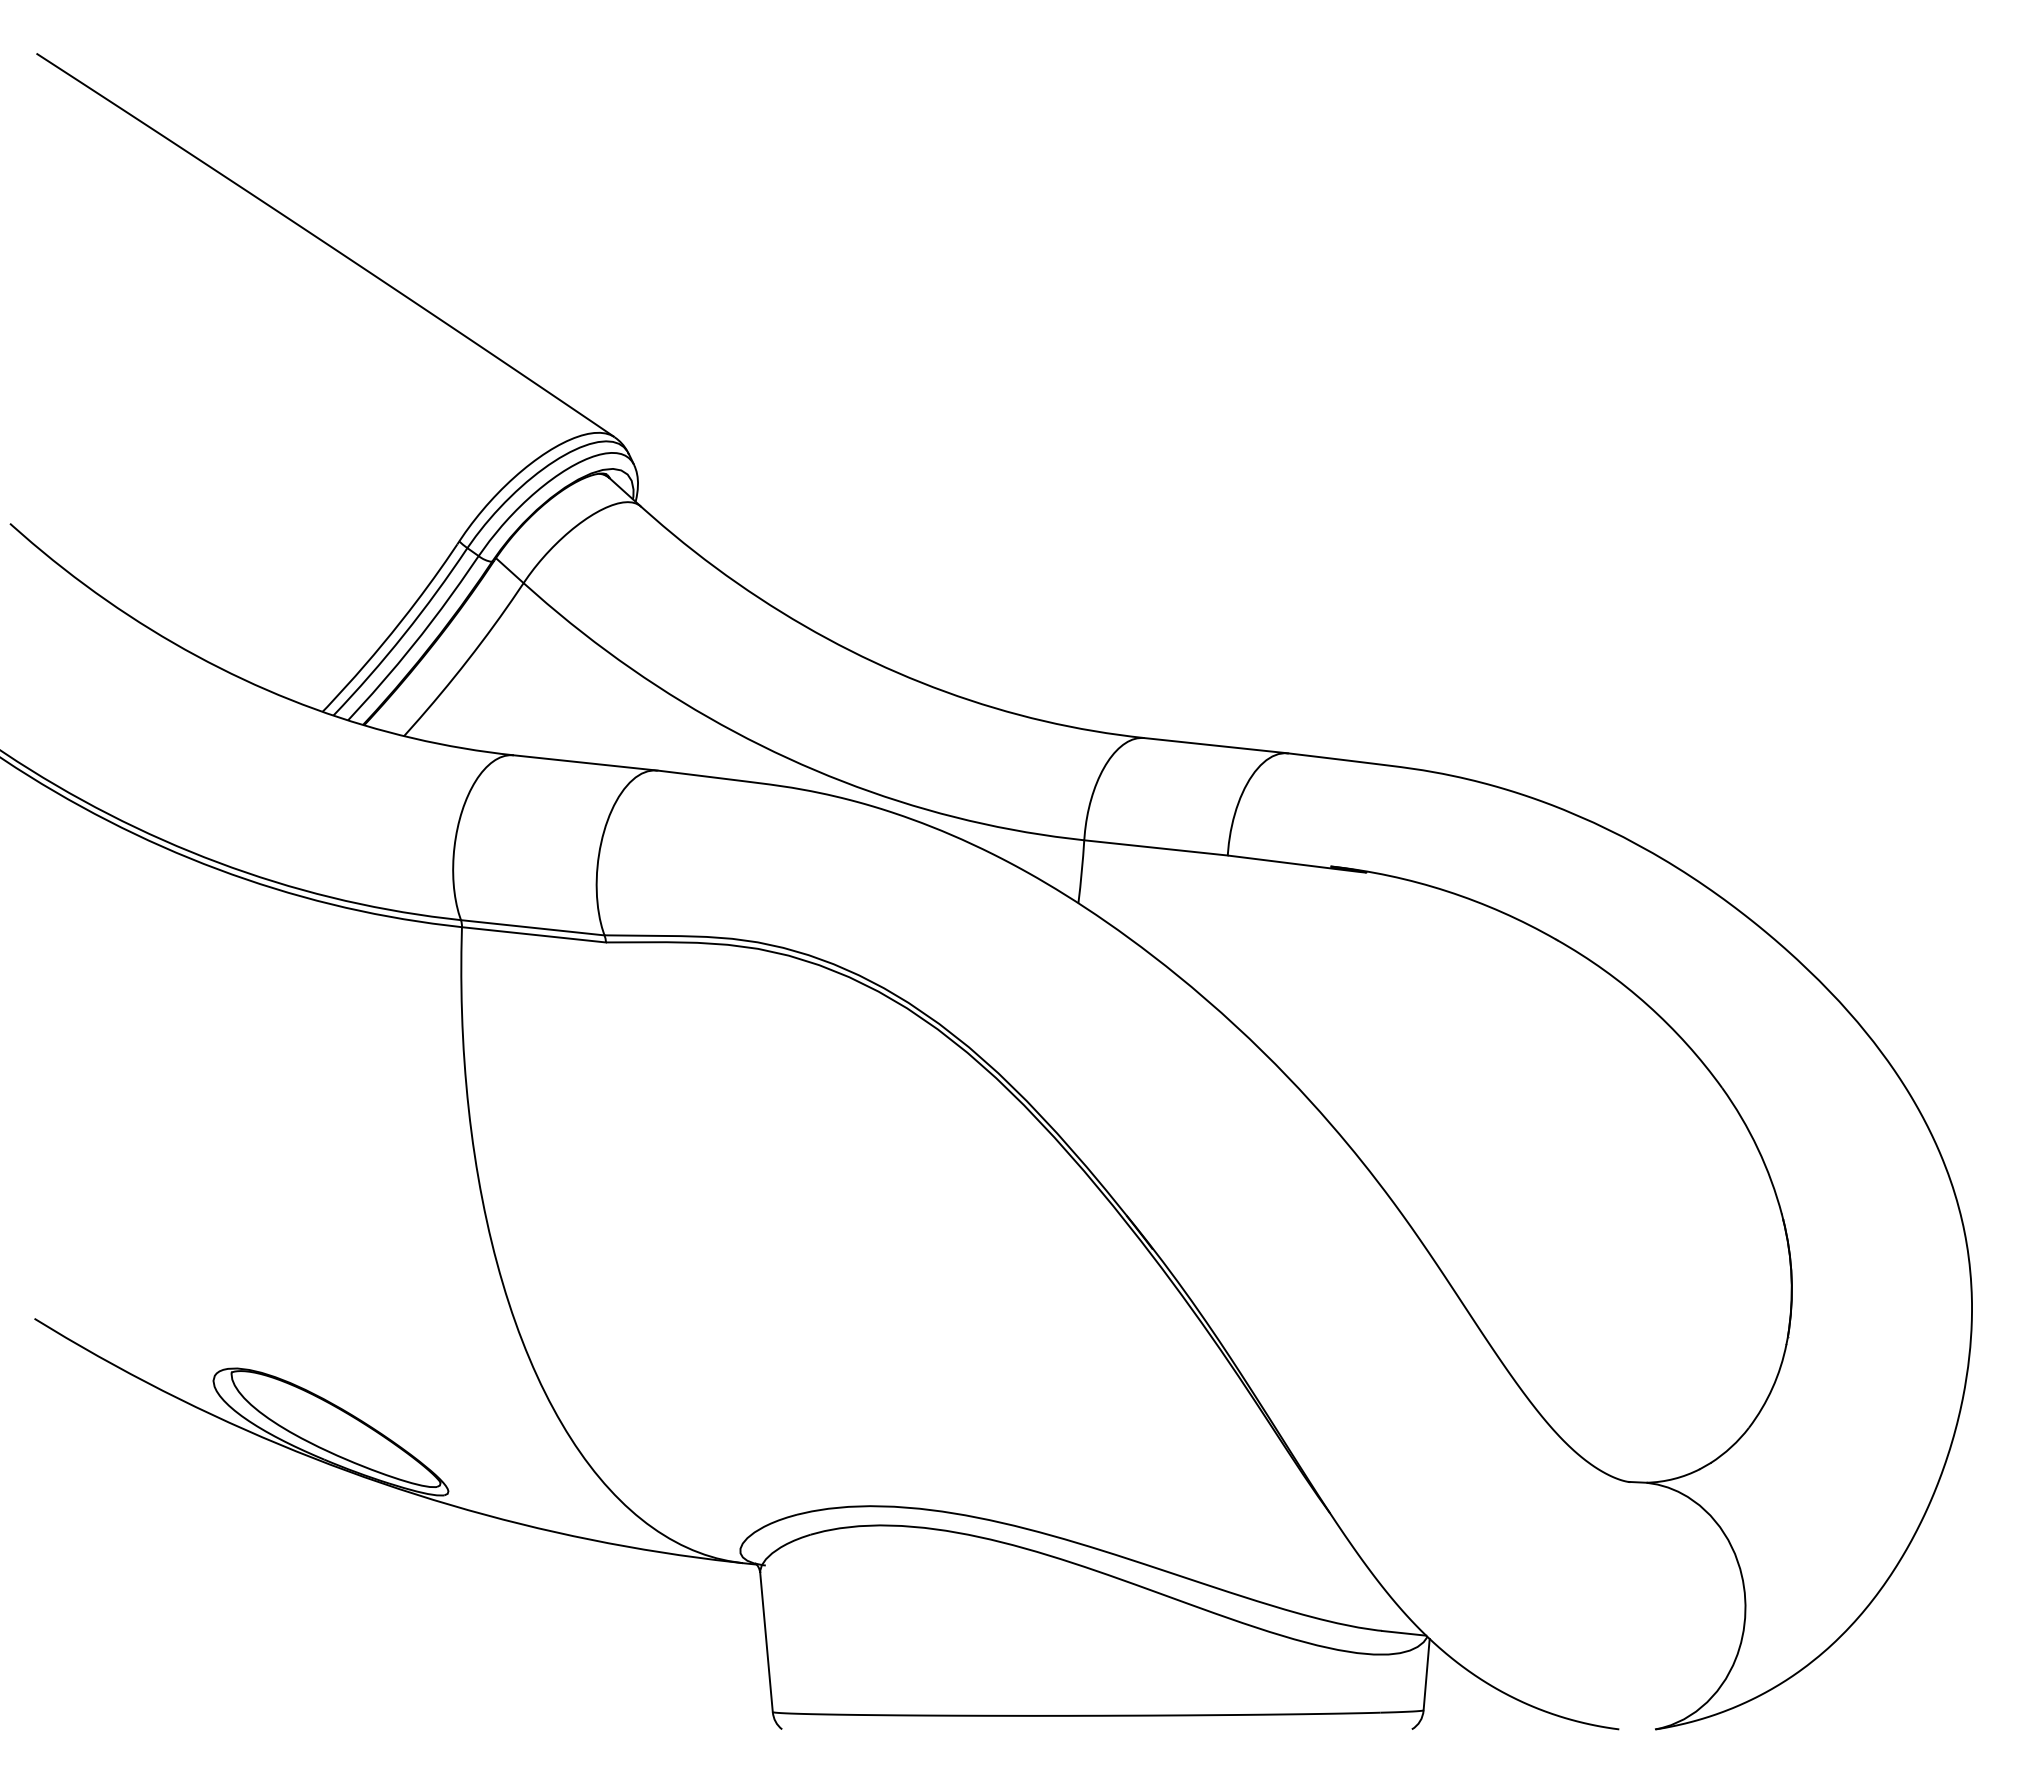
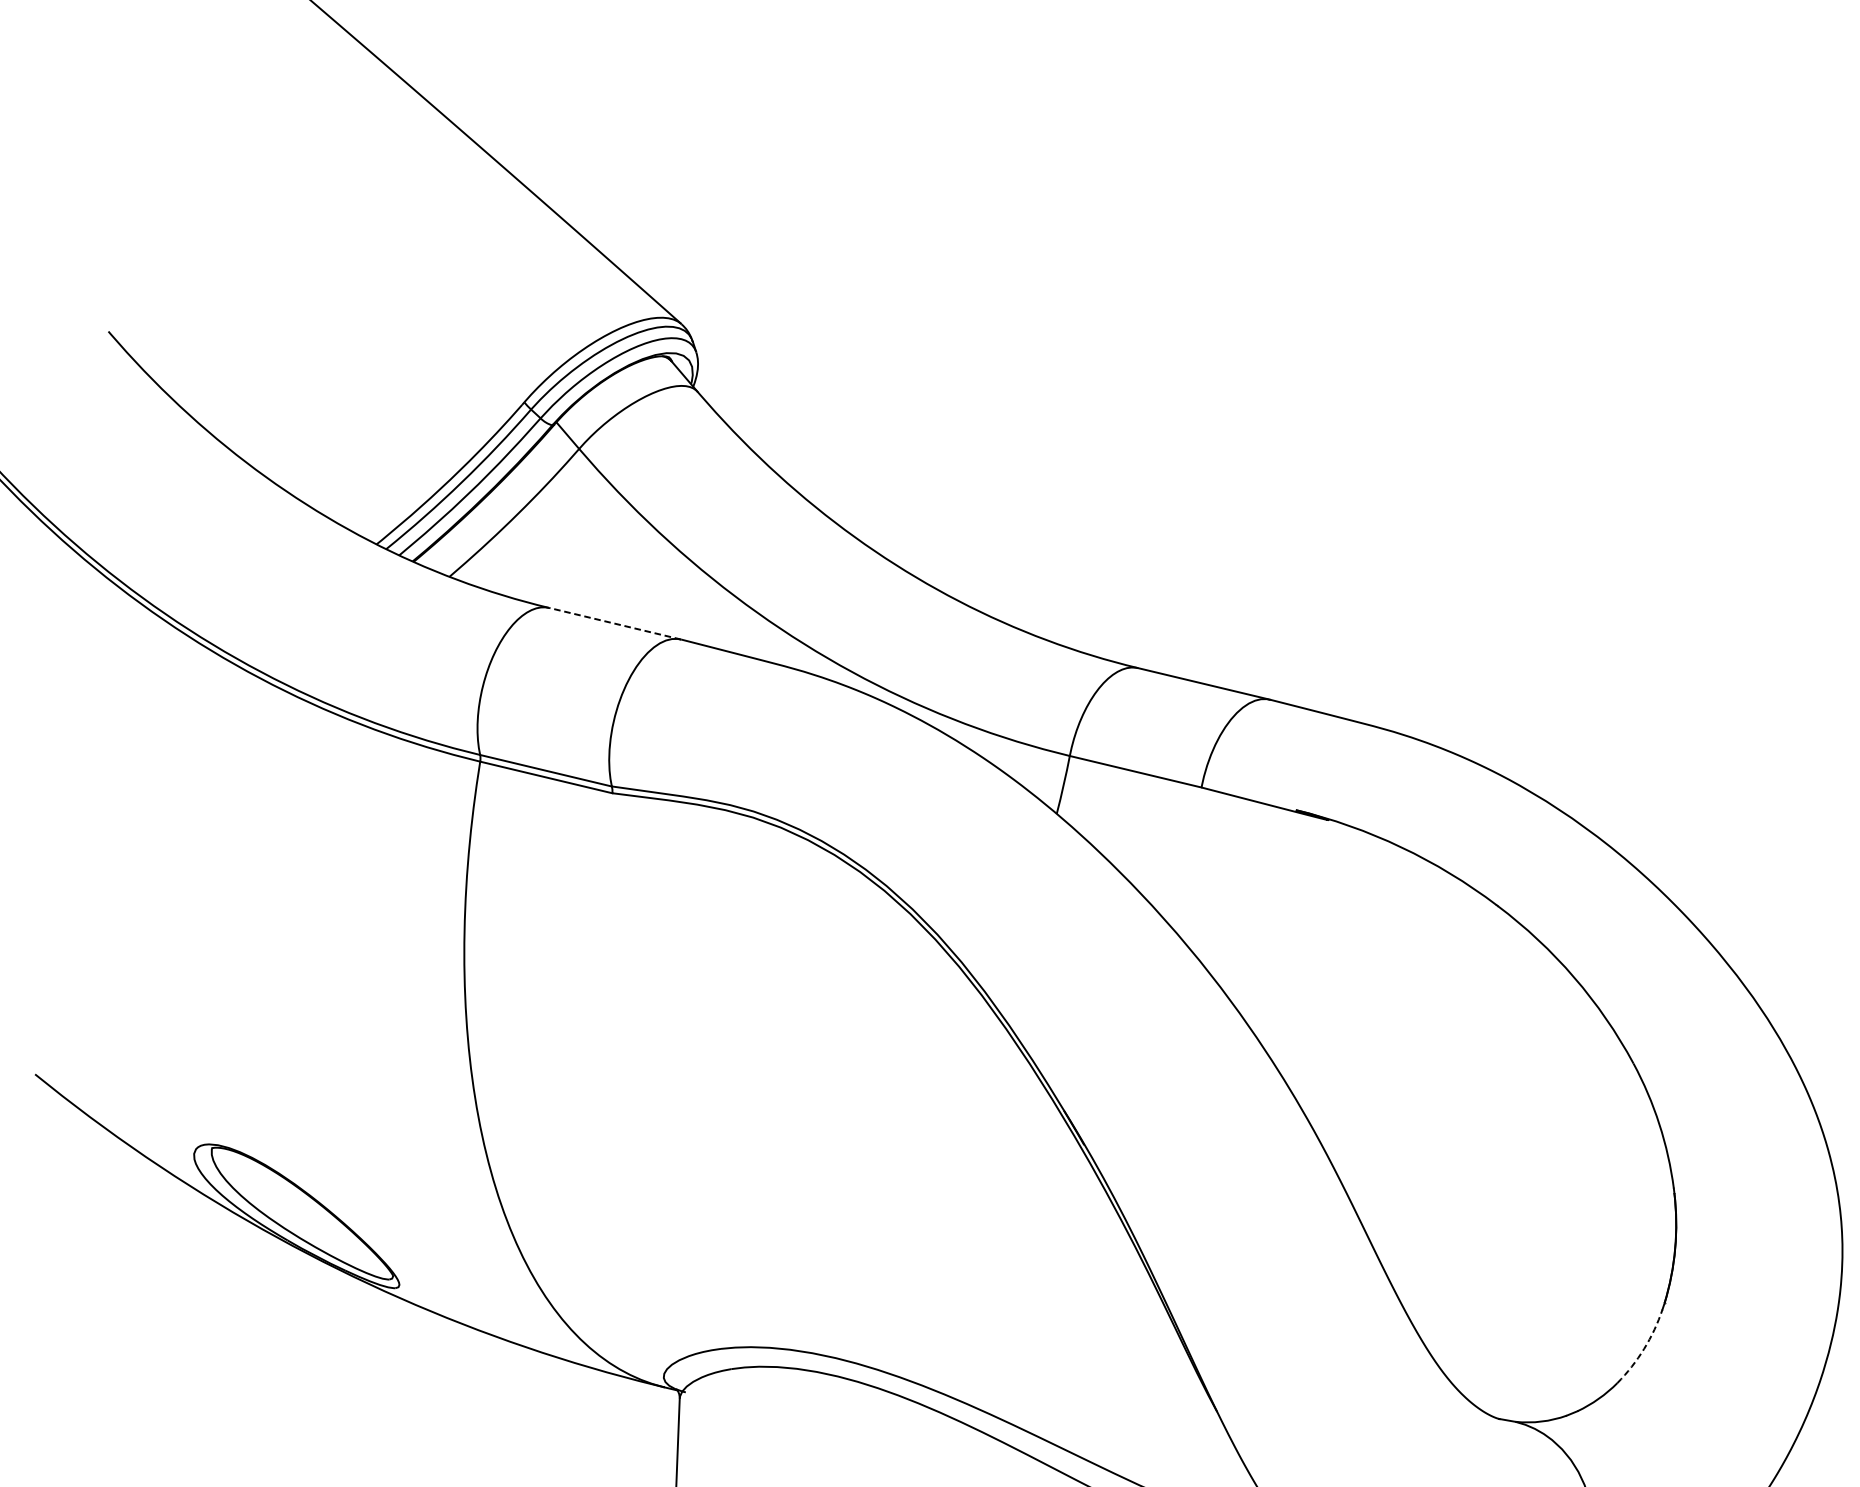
line: (585, 762) -> (615, 623), solid -> dashed
arc: (1772, 1388) -> (1644, 1349), solid -> dashed

